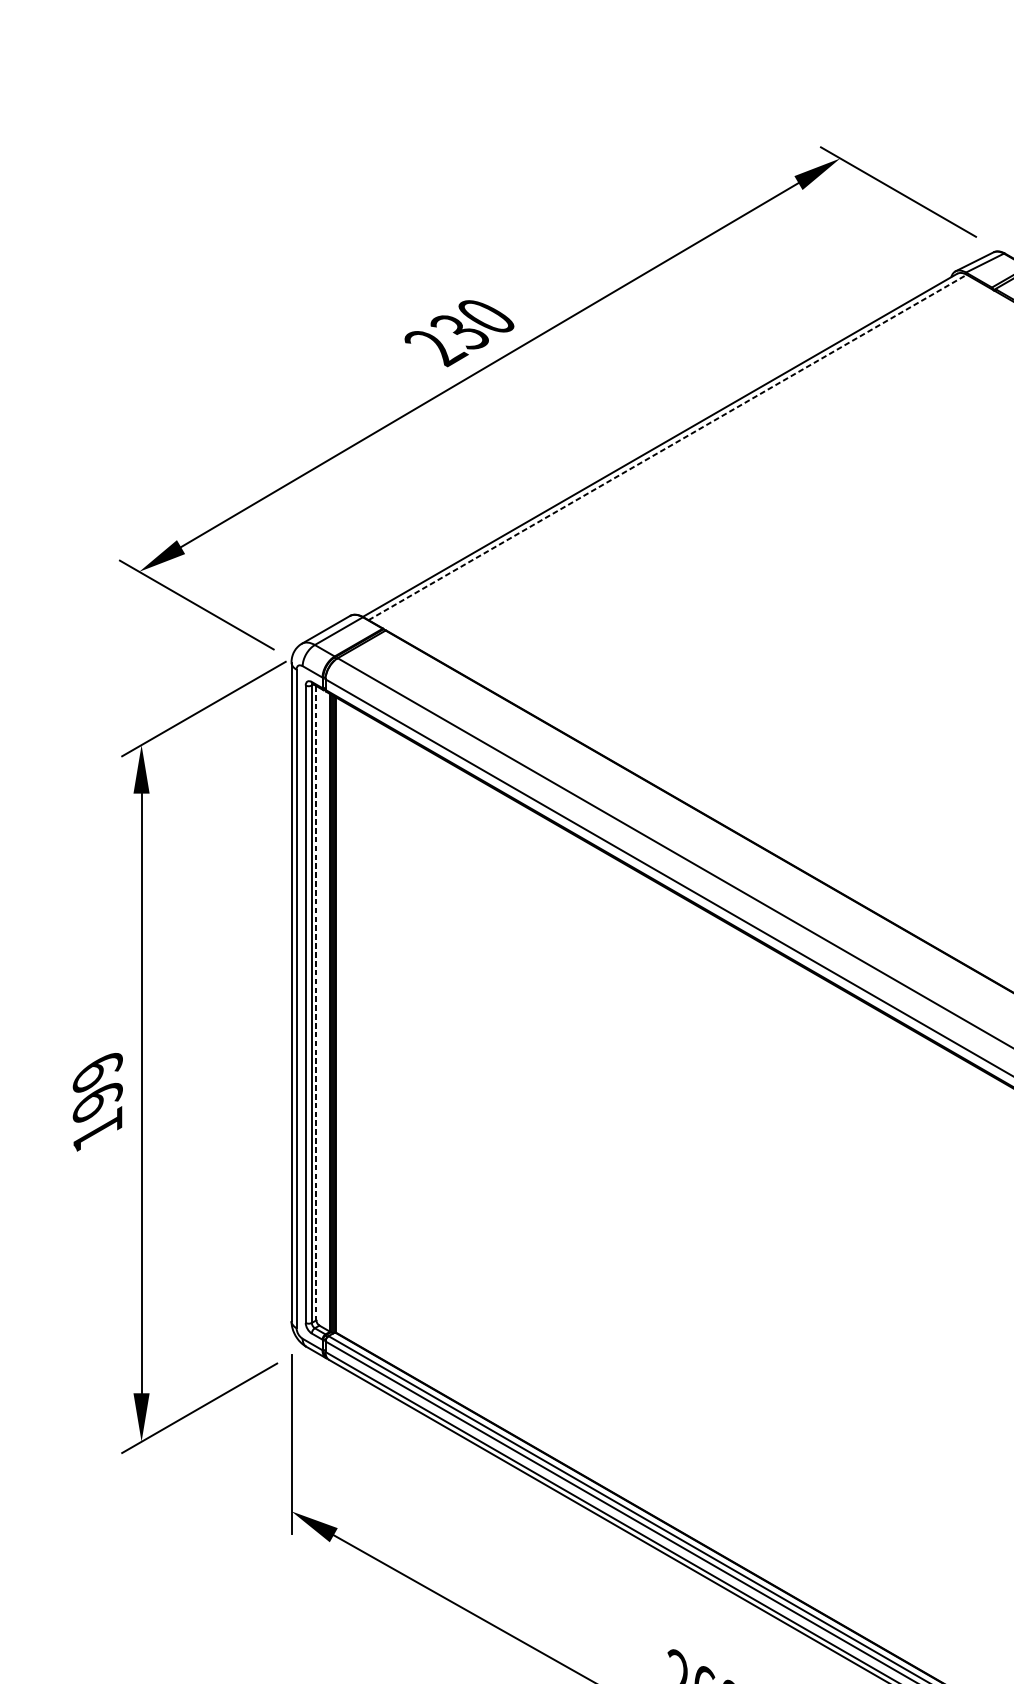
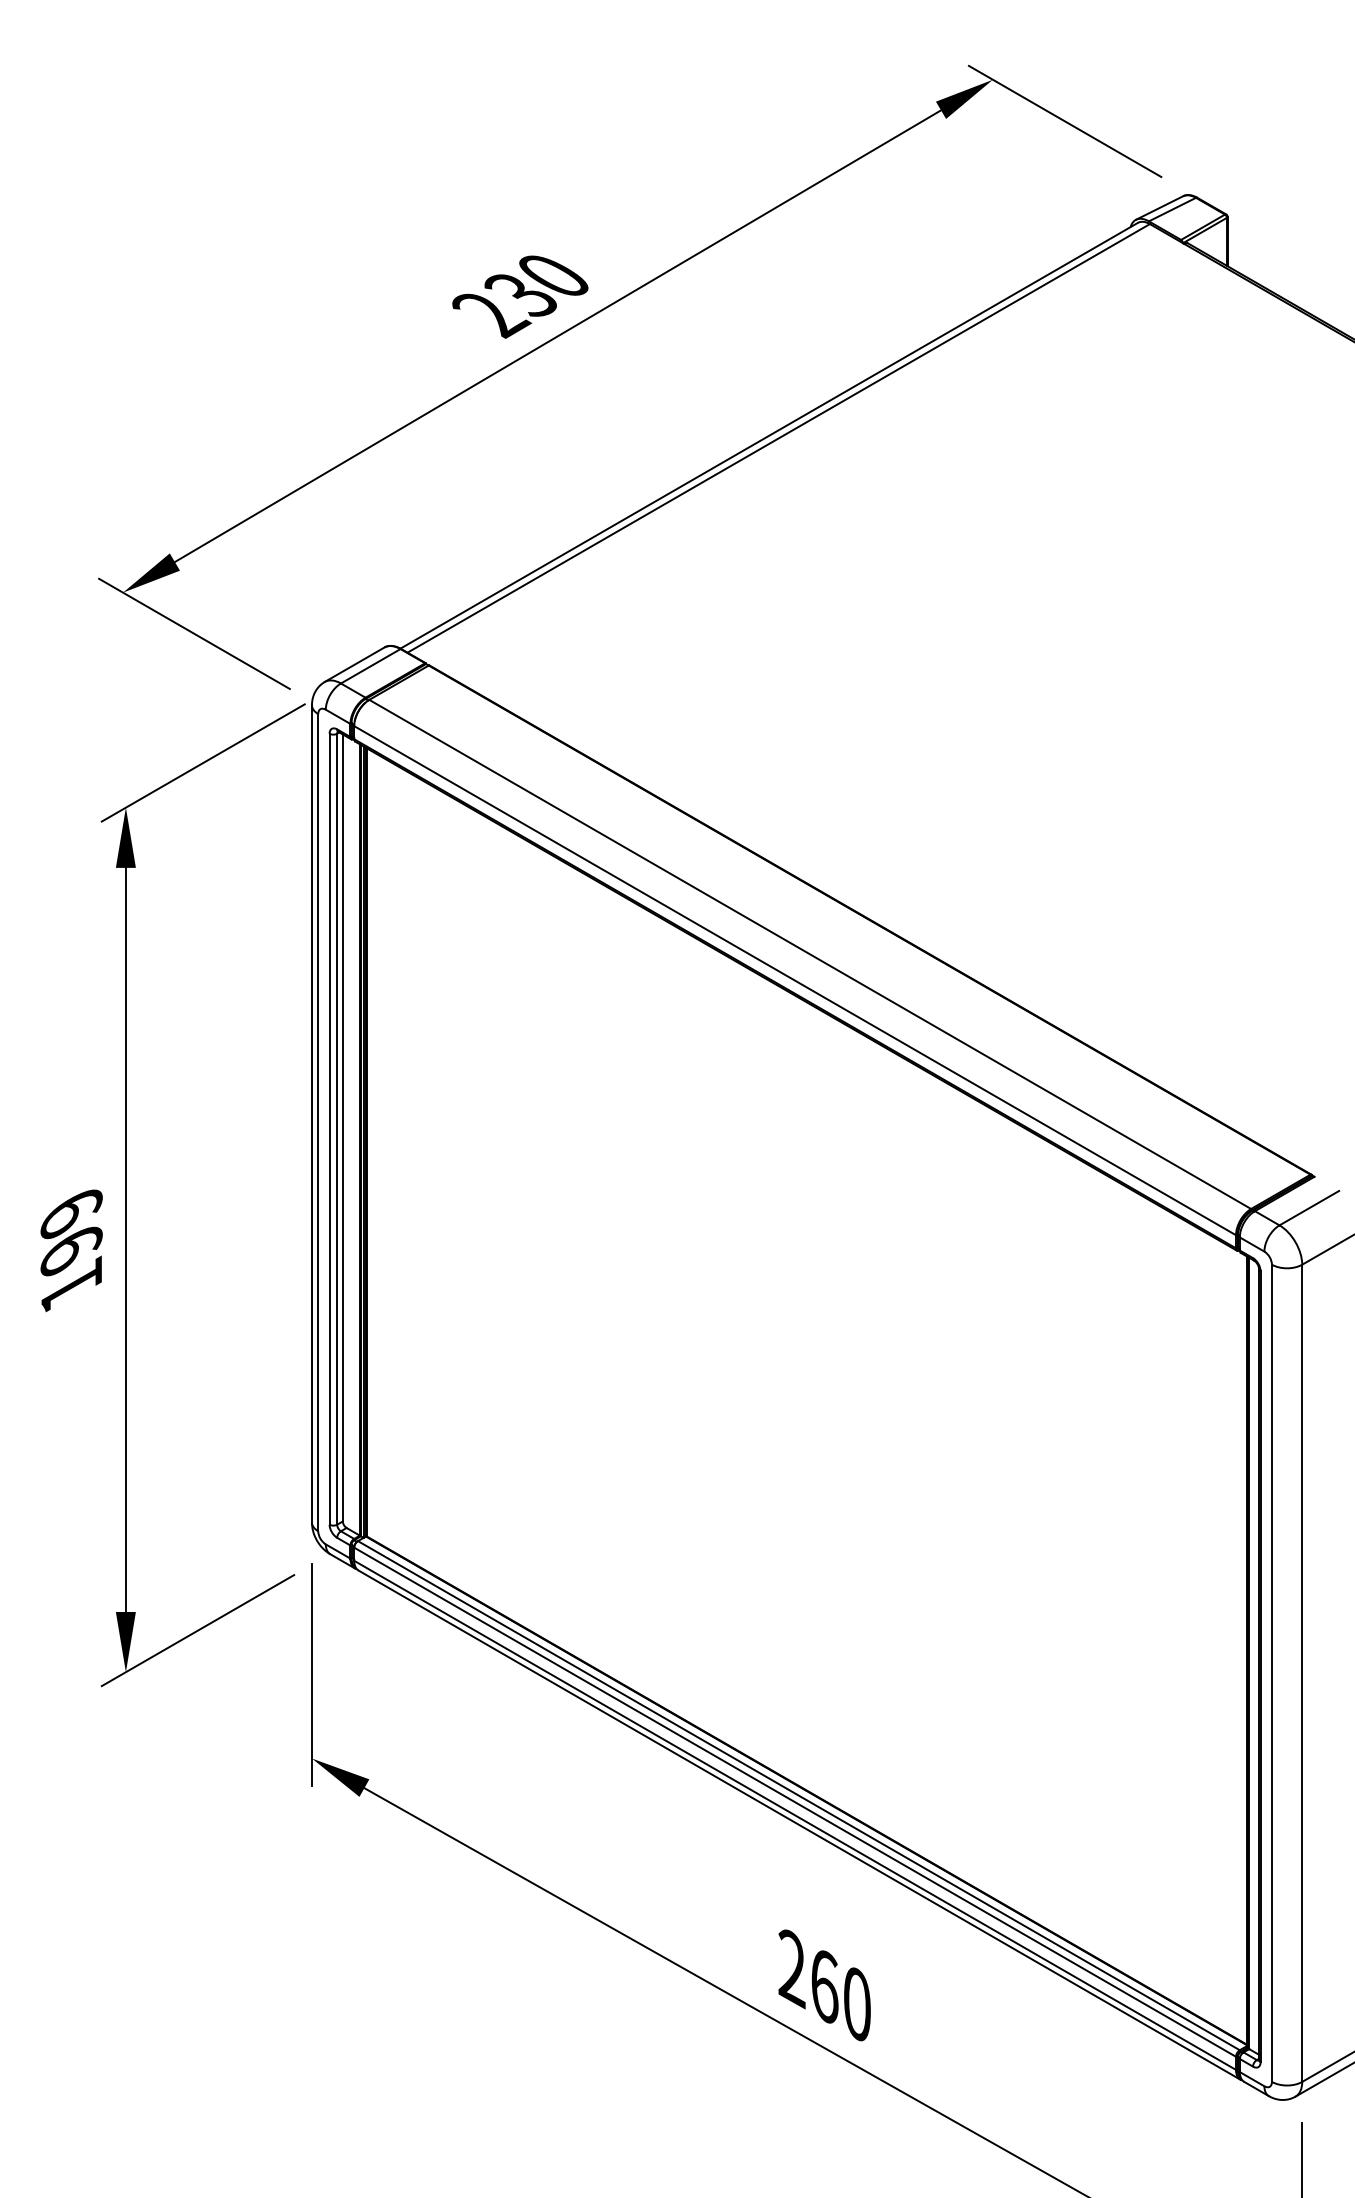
line: (667, 447) -> (778, 438), dashed -> solid
line: (316, 1003) -> (342, 1128), dashed -> solid

